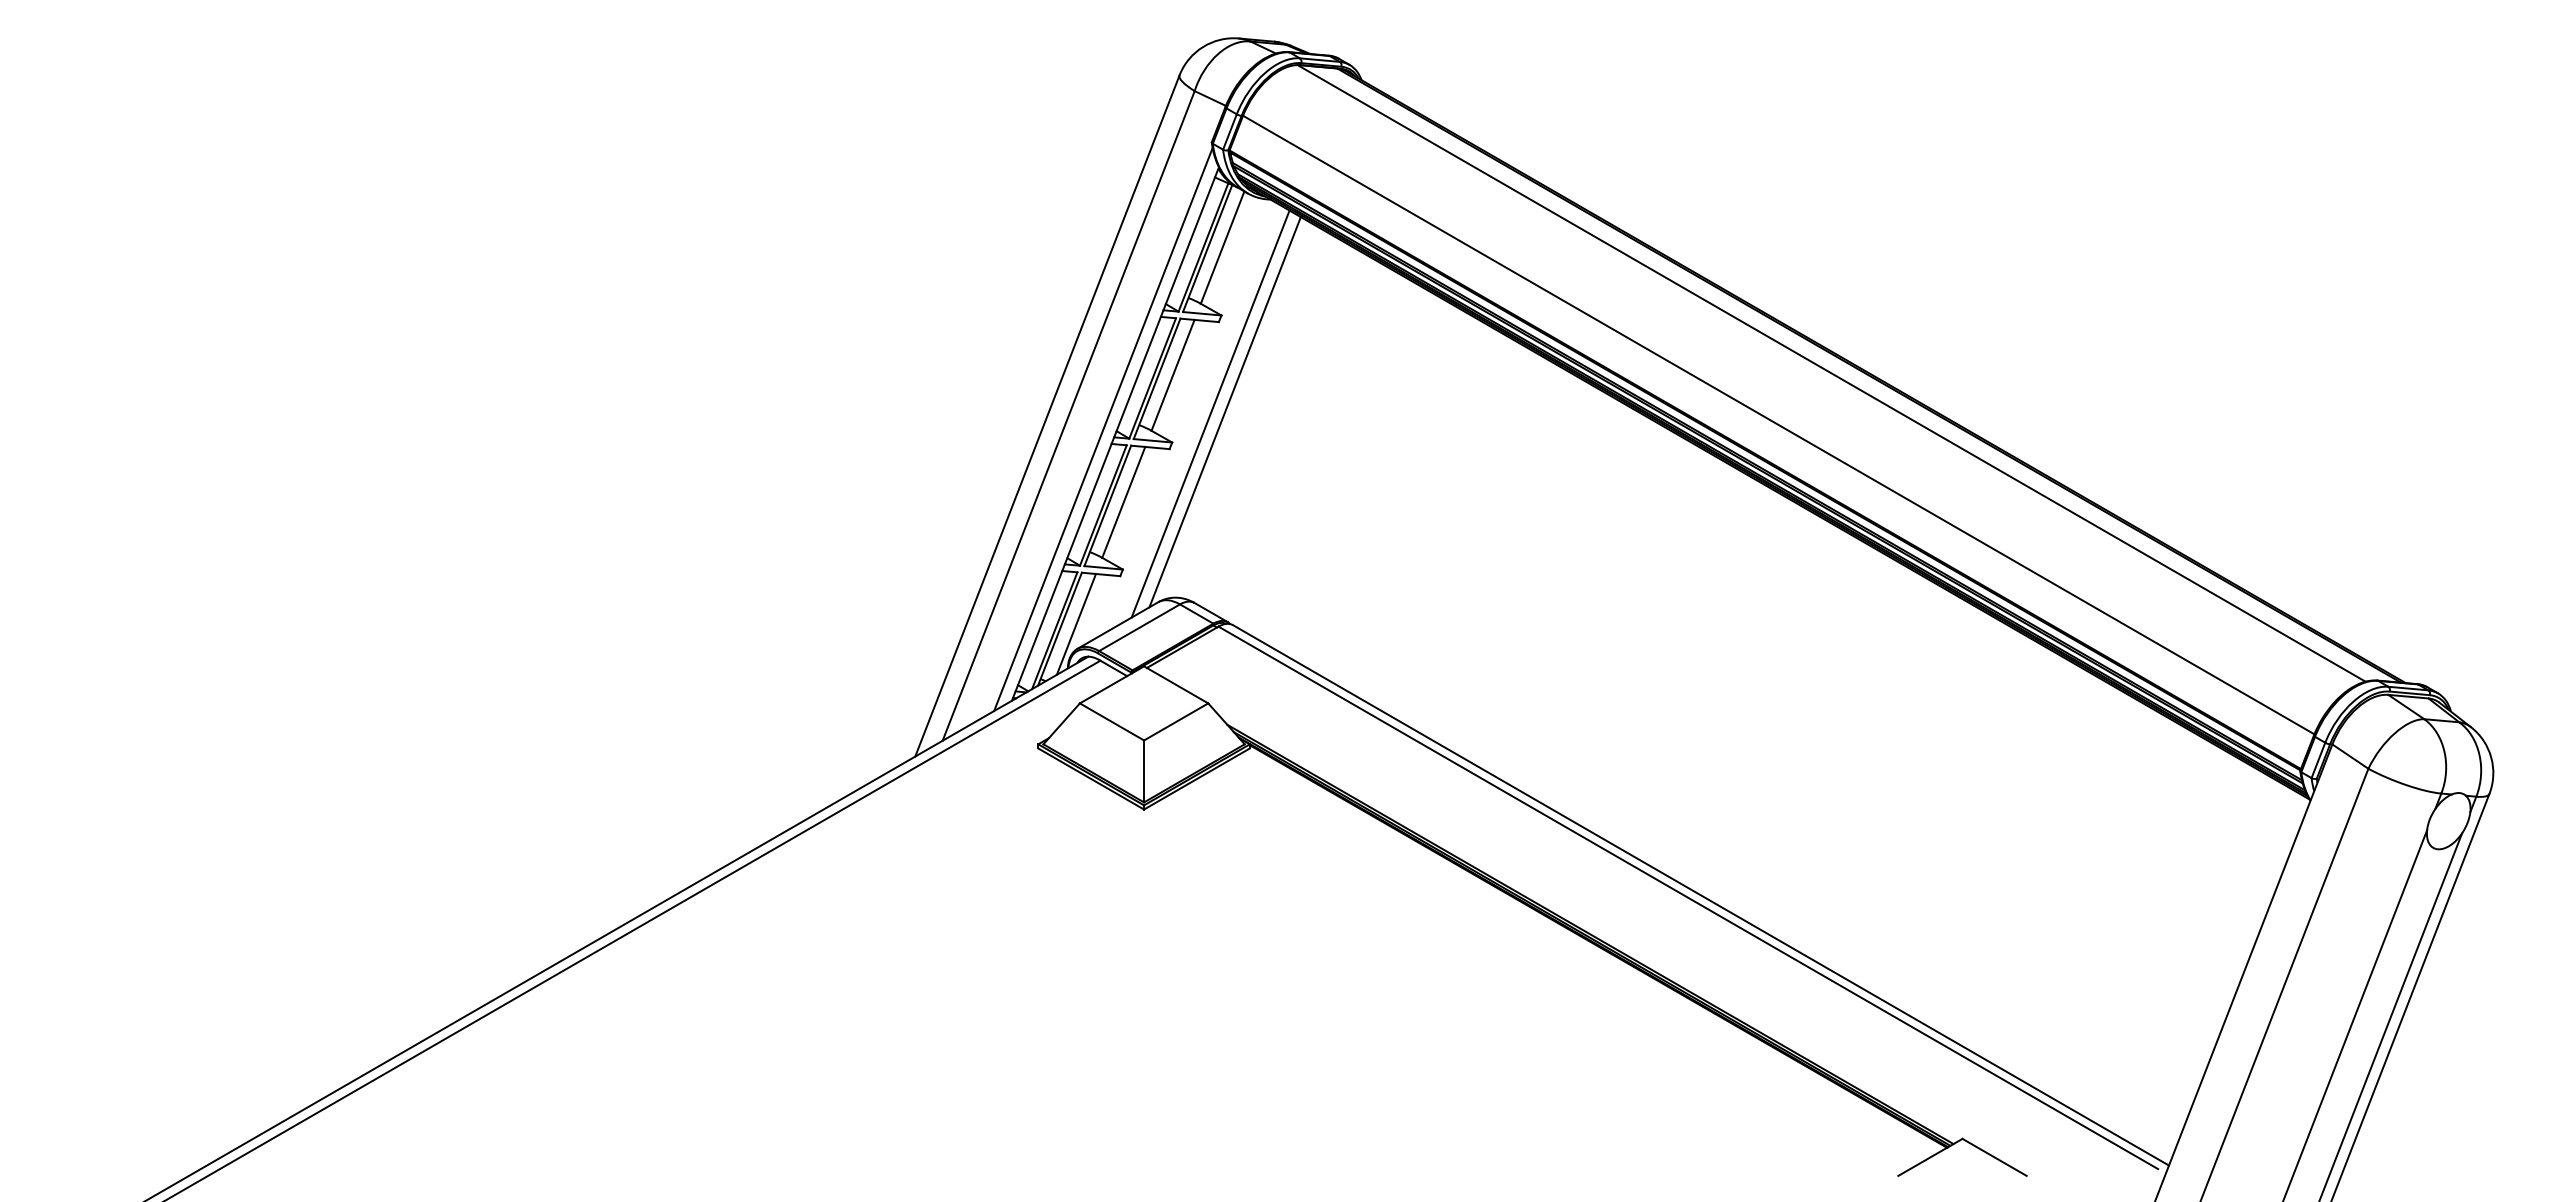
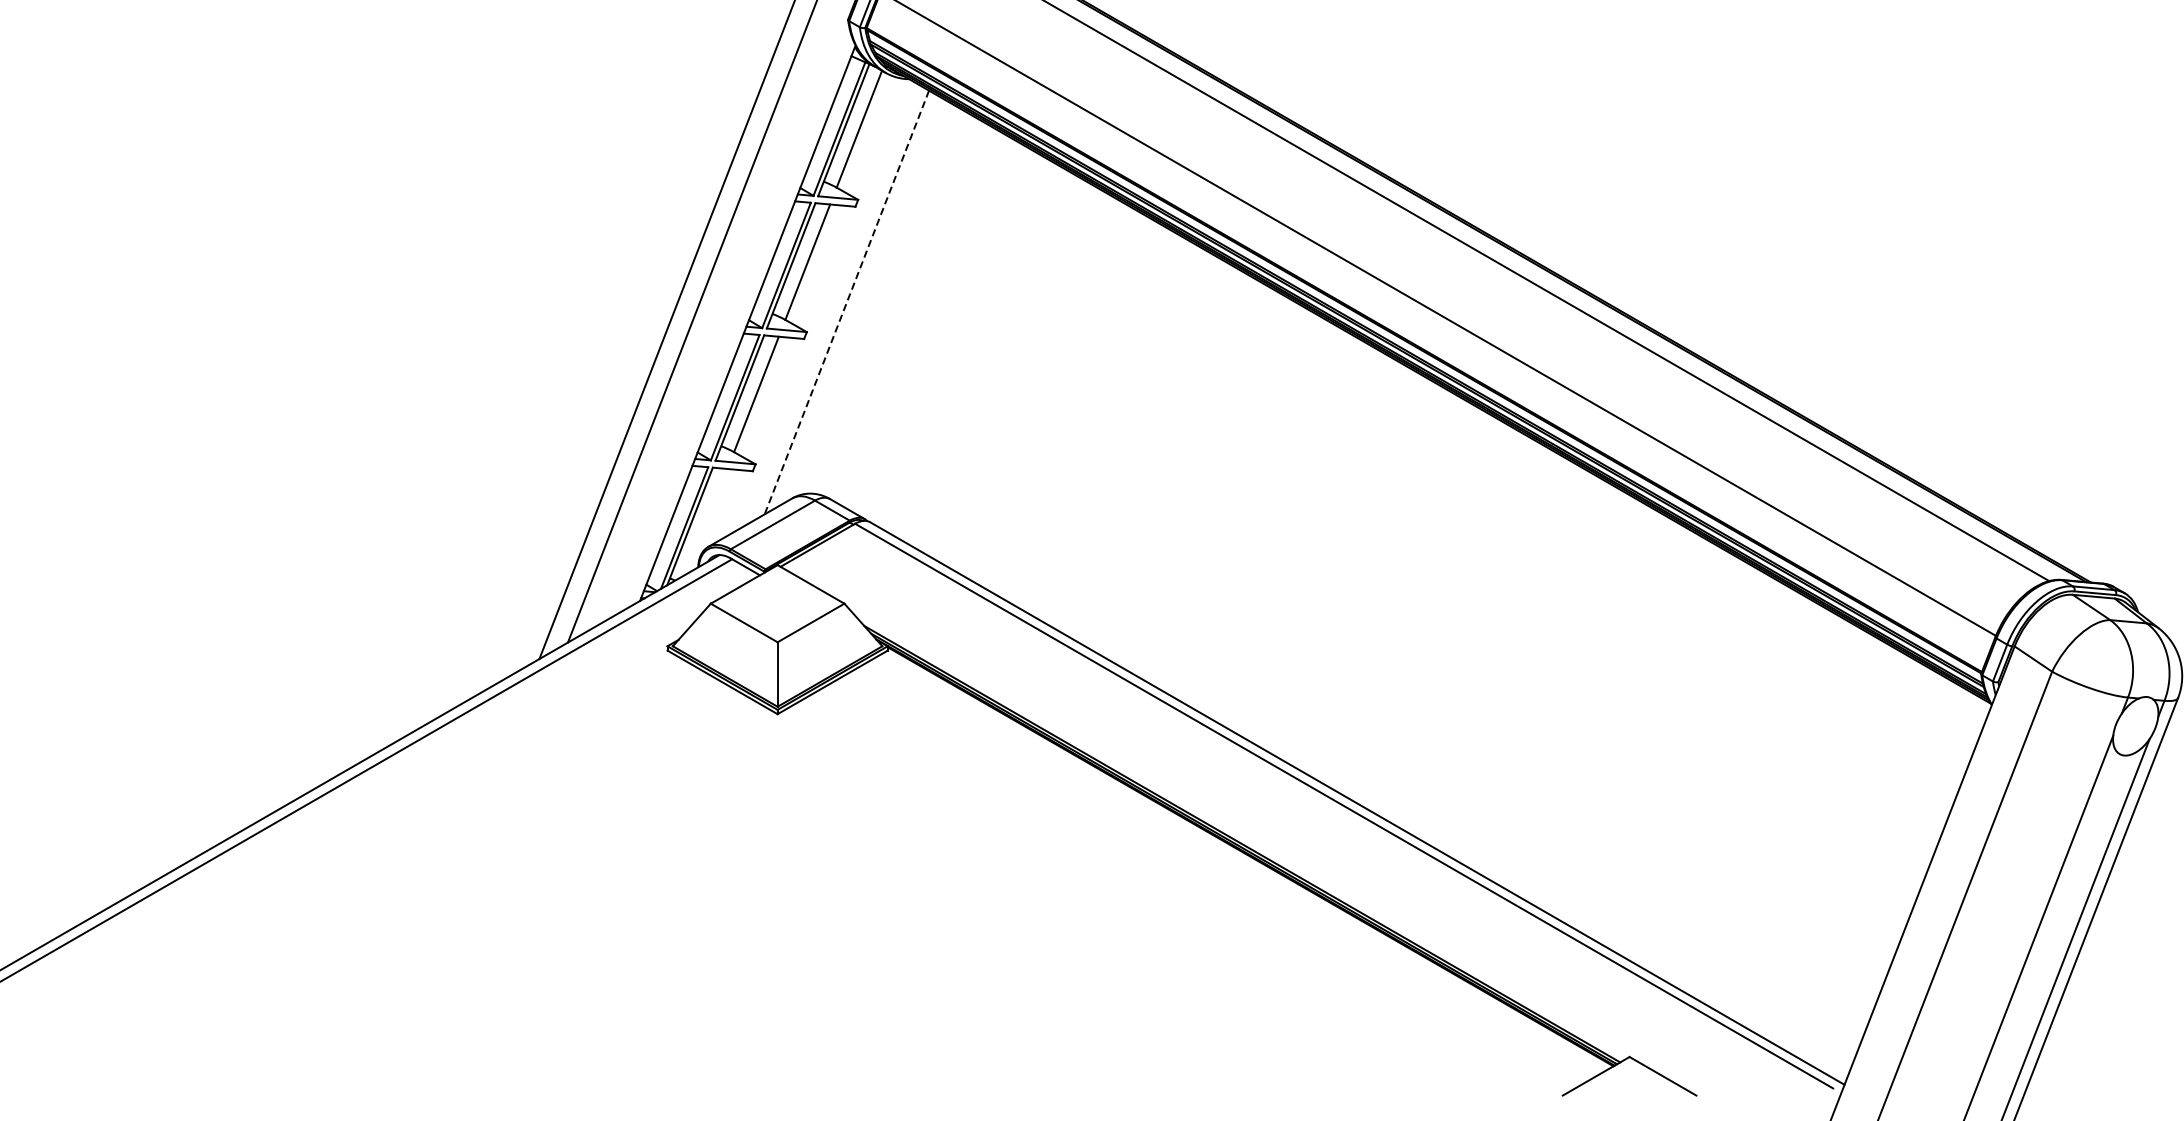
line: (1224, 412) -> (861, 300), removed
line: (1210, 414) -> (846, 302), solid -> dashed
line: (1103, 429) -> (735, 318), removed
line: (1075, 624) -> (706, 521), removed

